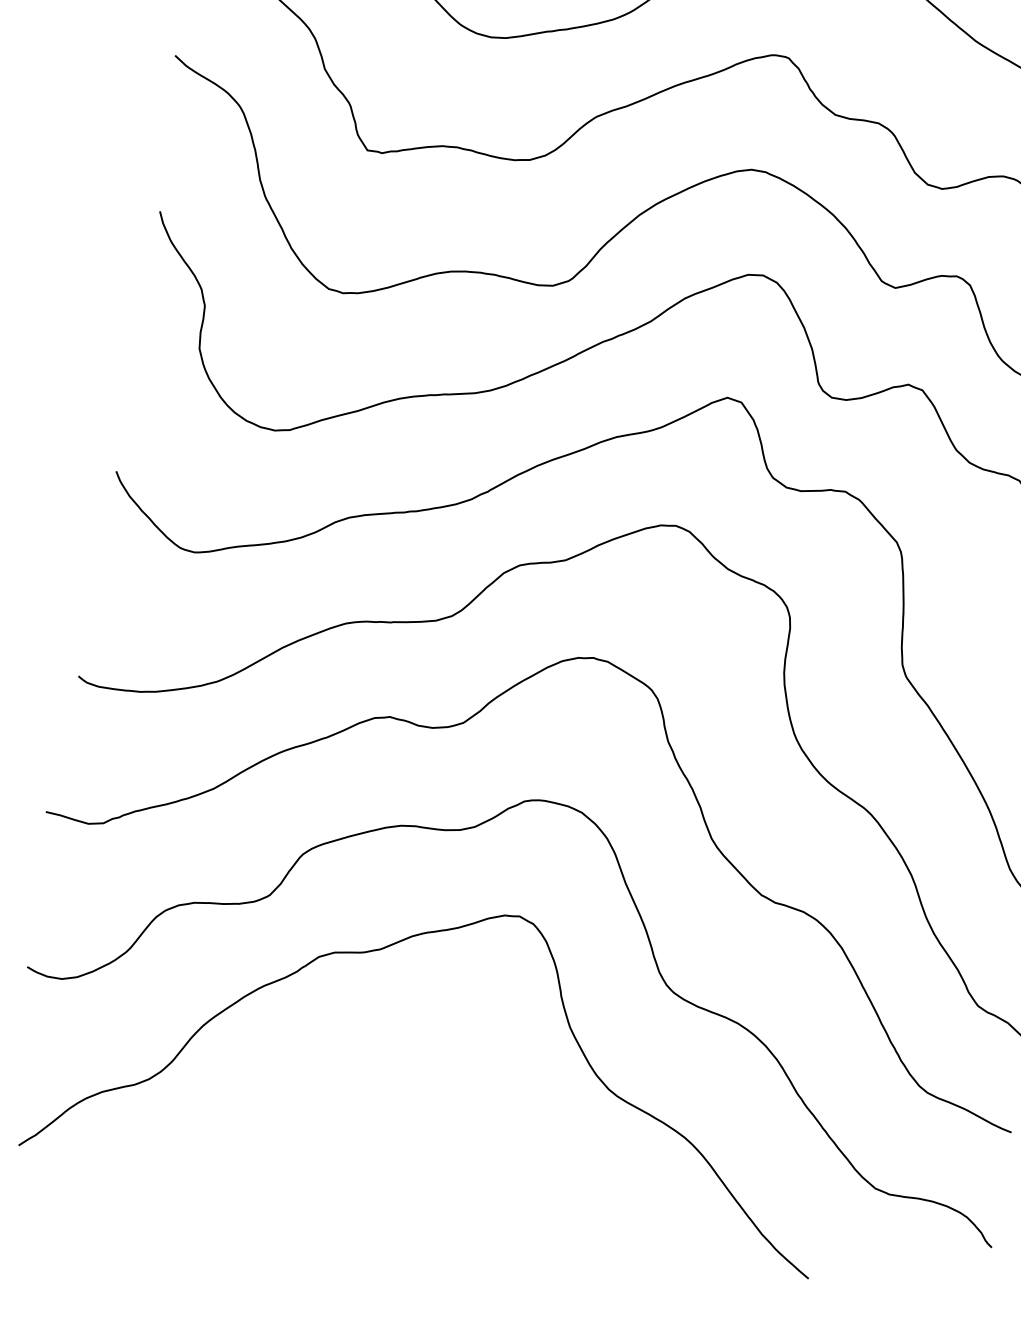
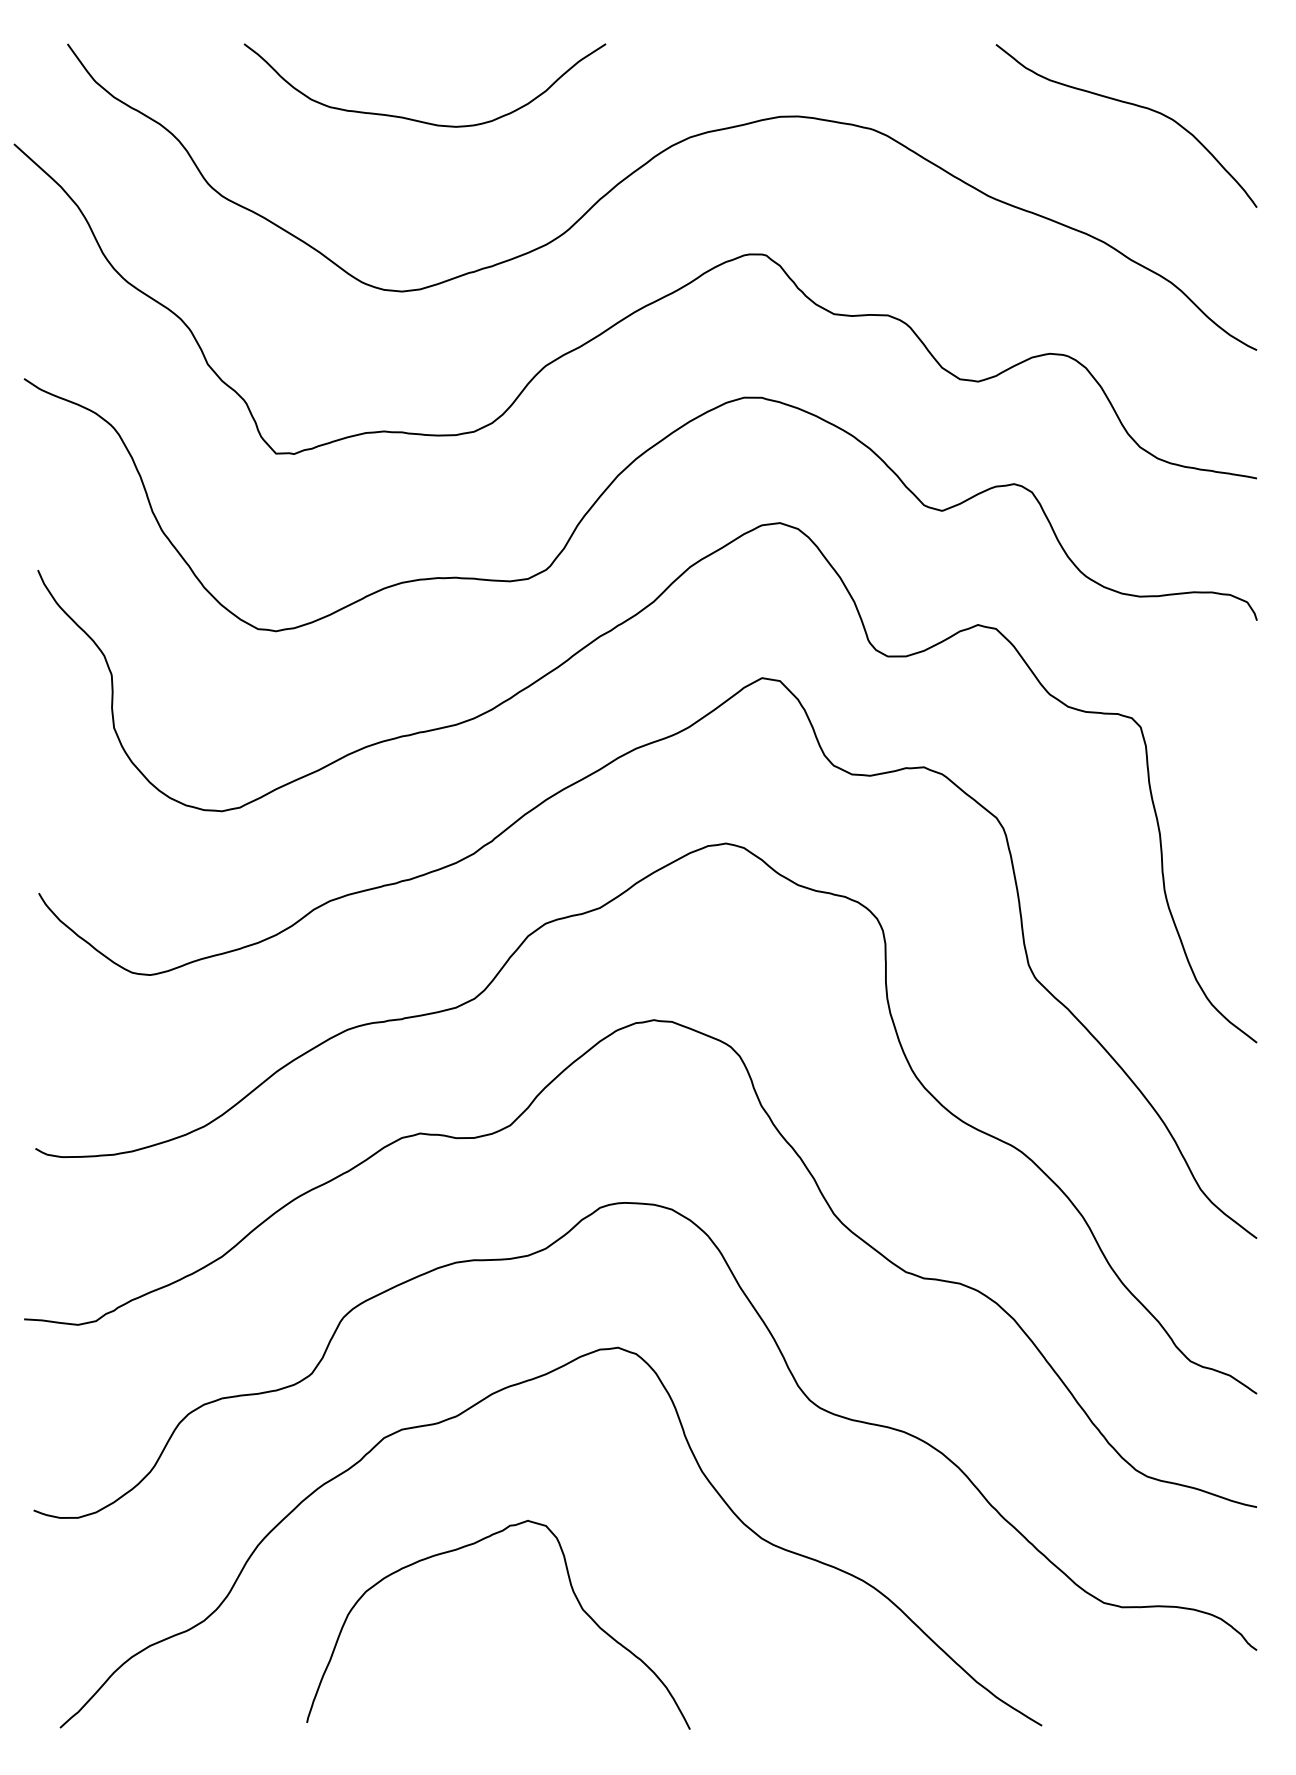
curve: (449, 1107) -> (572, 1592), added

